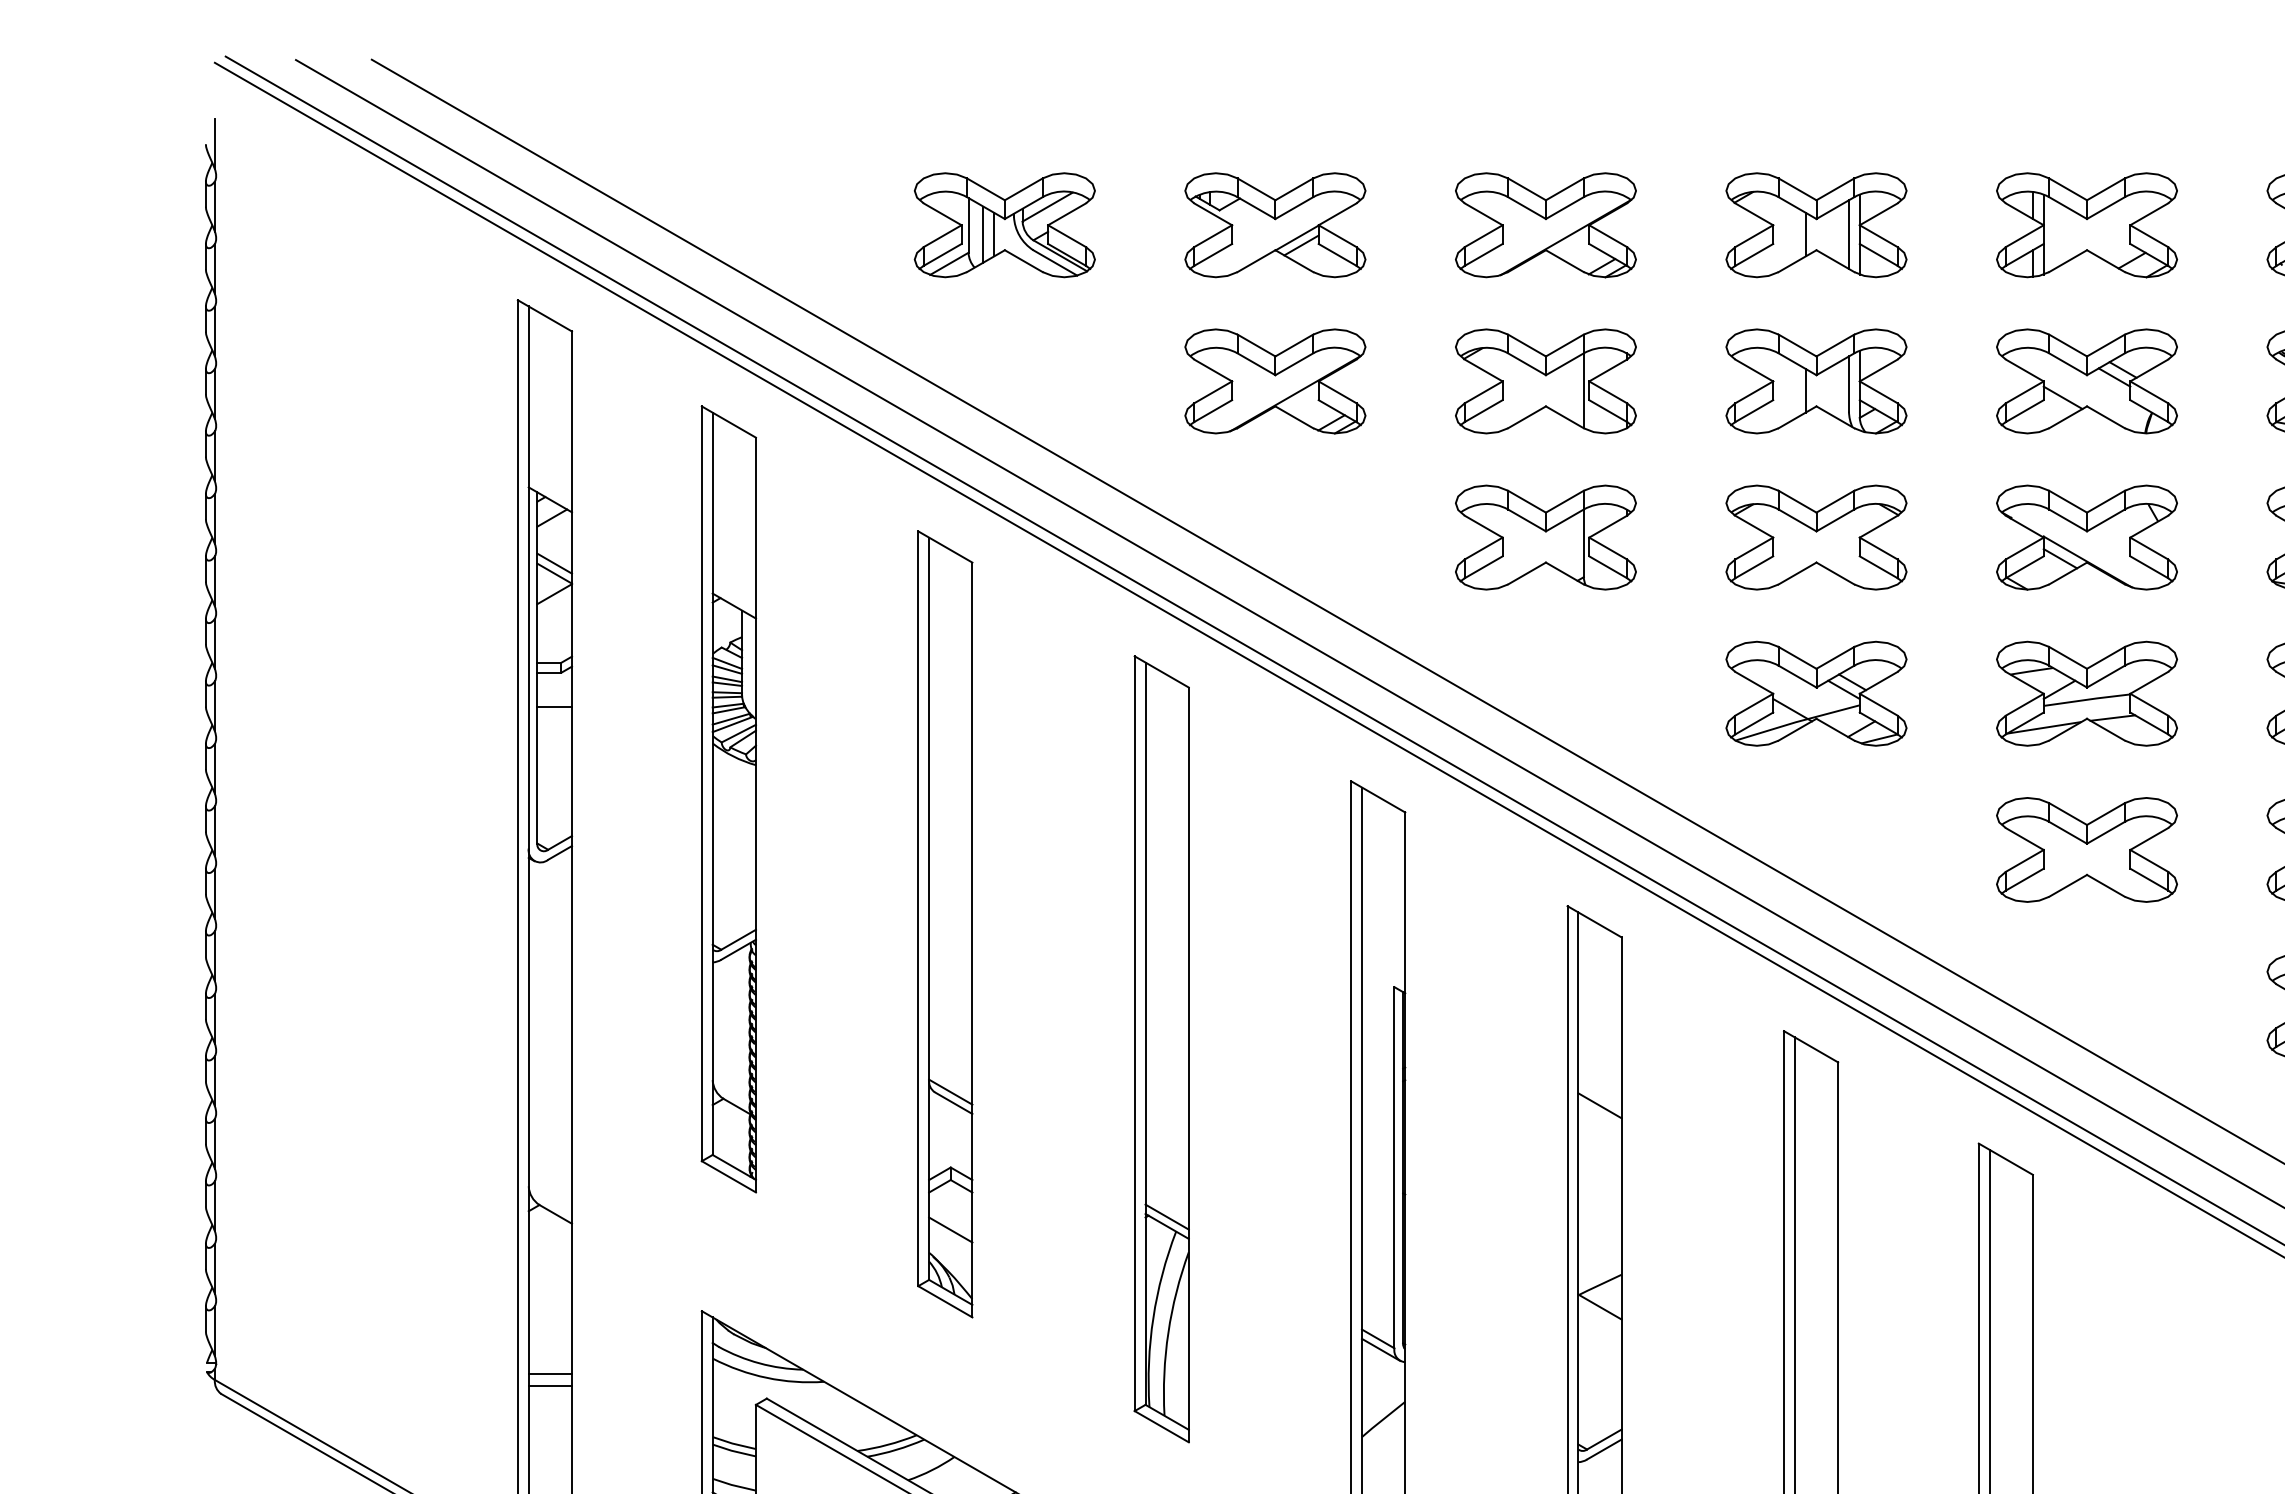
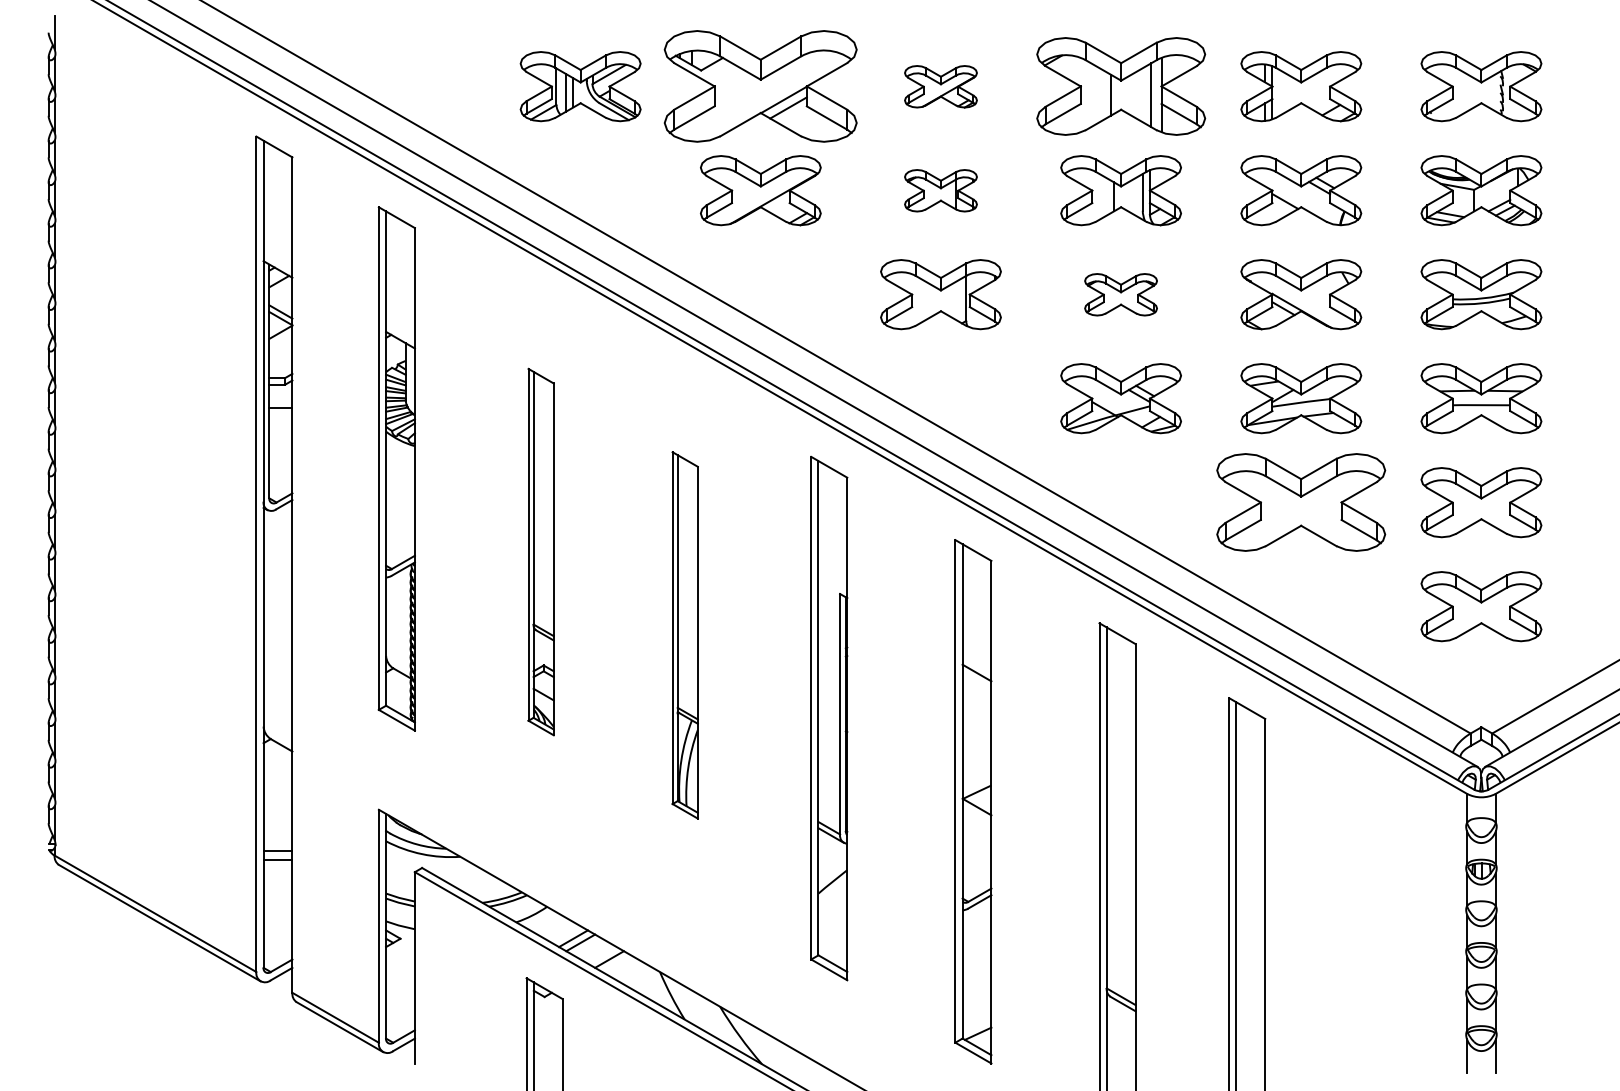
part: (1274, 225) -> (760, 86), size x1.6
part: (1545, 225) -> (940, 86), size x0.6
part: (1815, 225) -> (1120, 86), size x1.4
part: (1545, 381) -> (940, 190), size x0.6
part: (1815, 537) -> (1120, 294), size x0.6
part: (2087, 849) -> (1301, 502), size x1.4
part: (946, 923) -> (541, 551), size x0.7
part: (1162, 1049) -> (685, 635), size x0.7

